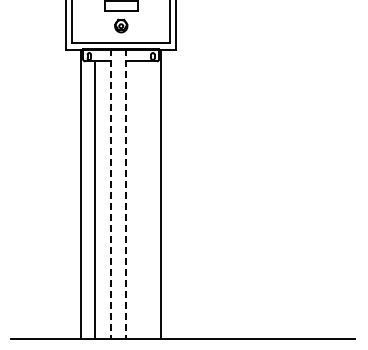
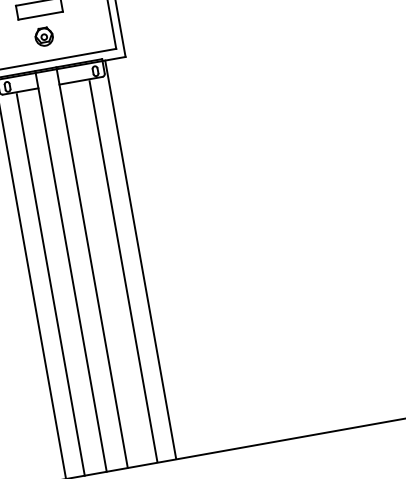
line: (110, 193) -> (70, 270), dashed -> solid
line: (125, 193) -> (91, 267), dashed -> solid
line: (147, 200) -> (123, 271), added

